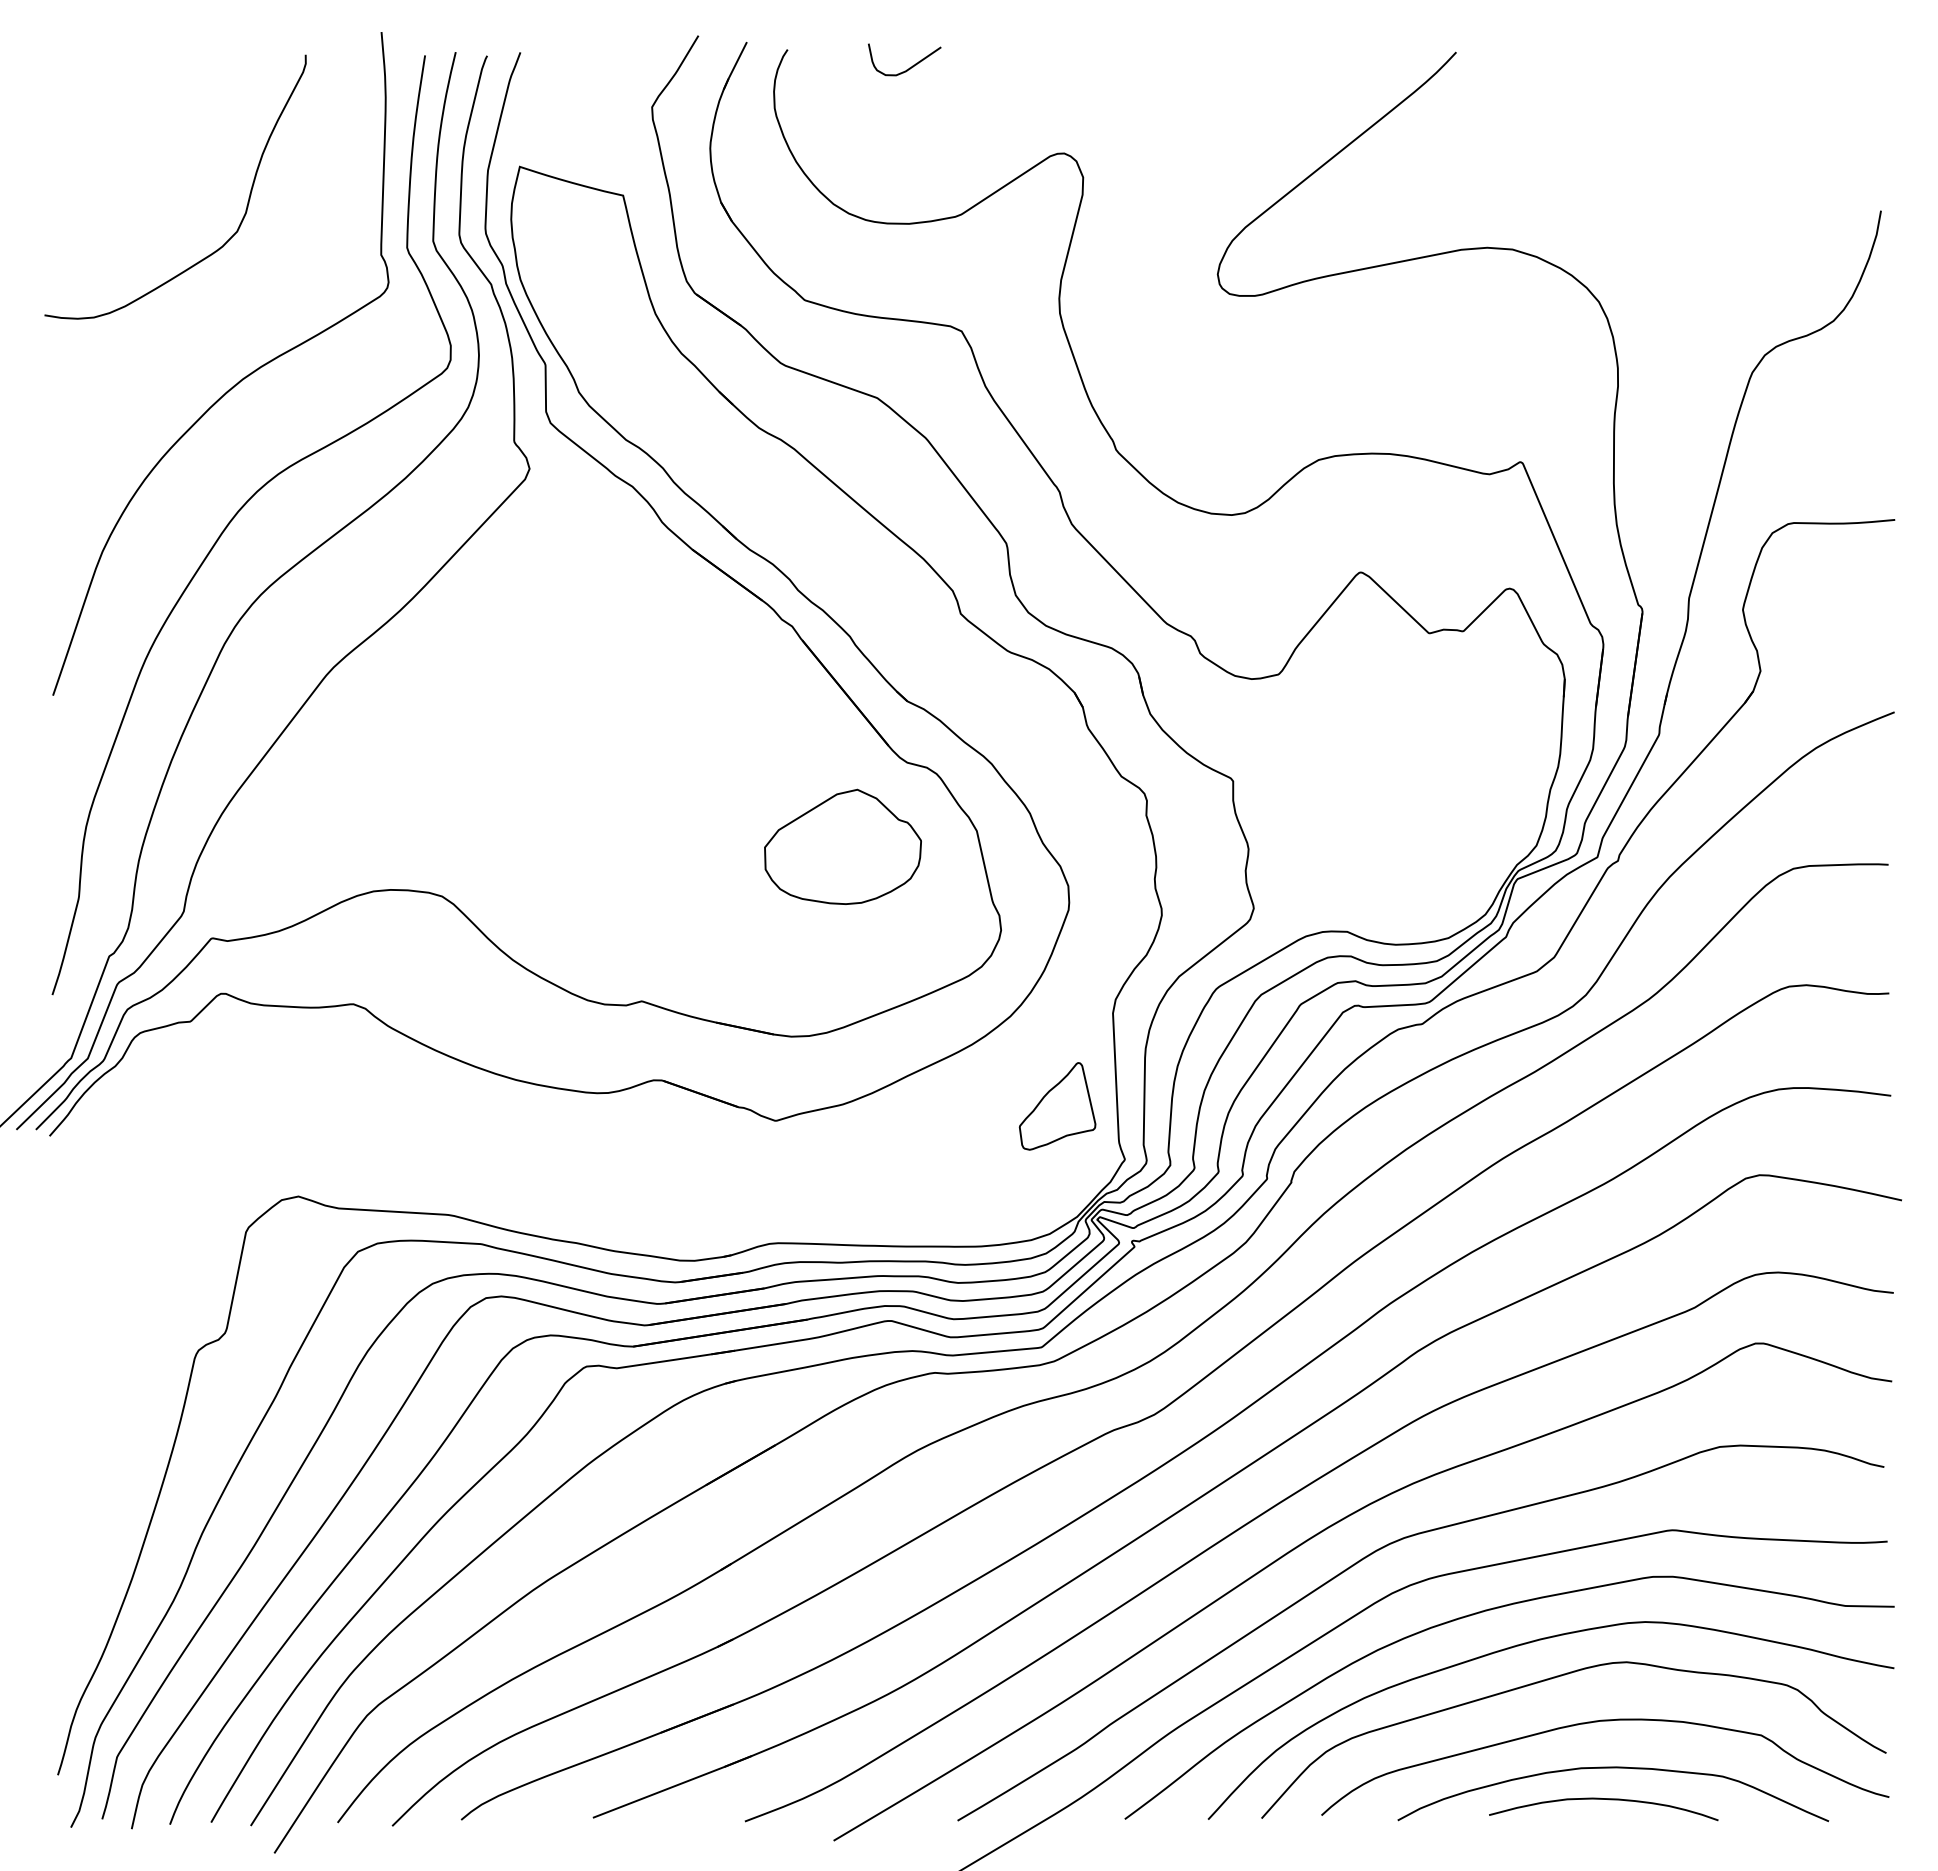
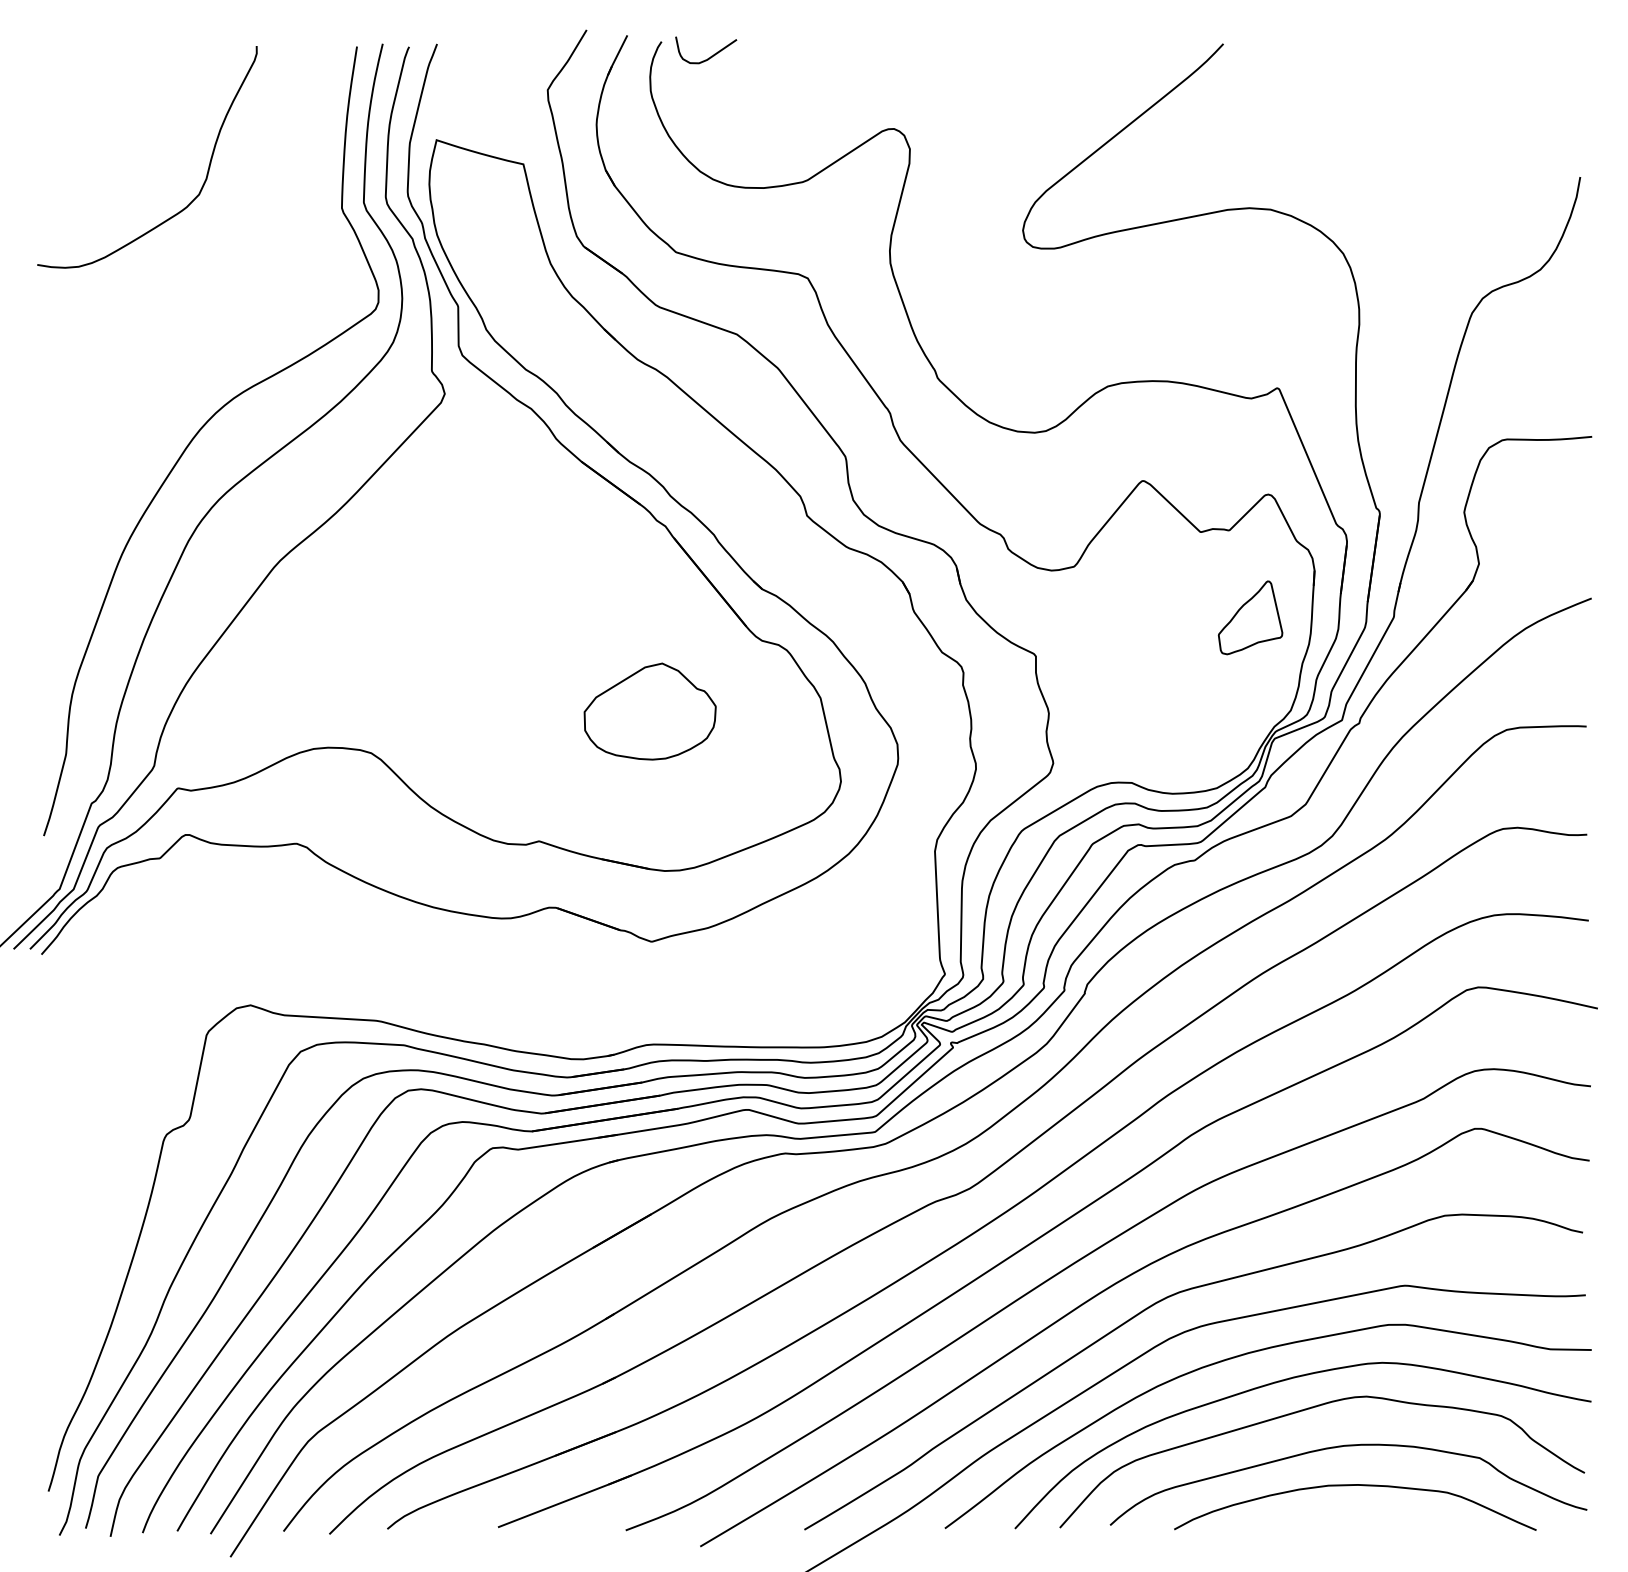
curve: (909, 67) -> (710, 56), moved
curve: (238, 381) -> (200, 320), removed
part: (842, 846) -> (649, 711), moved
part: (1057, 1106) -> (1250, 617), moved
curve: (1603, 1799) -> (1347, 1511), removed

